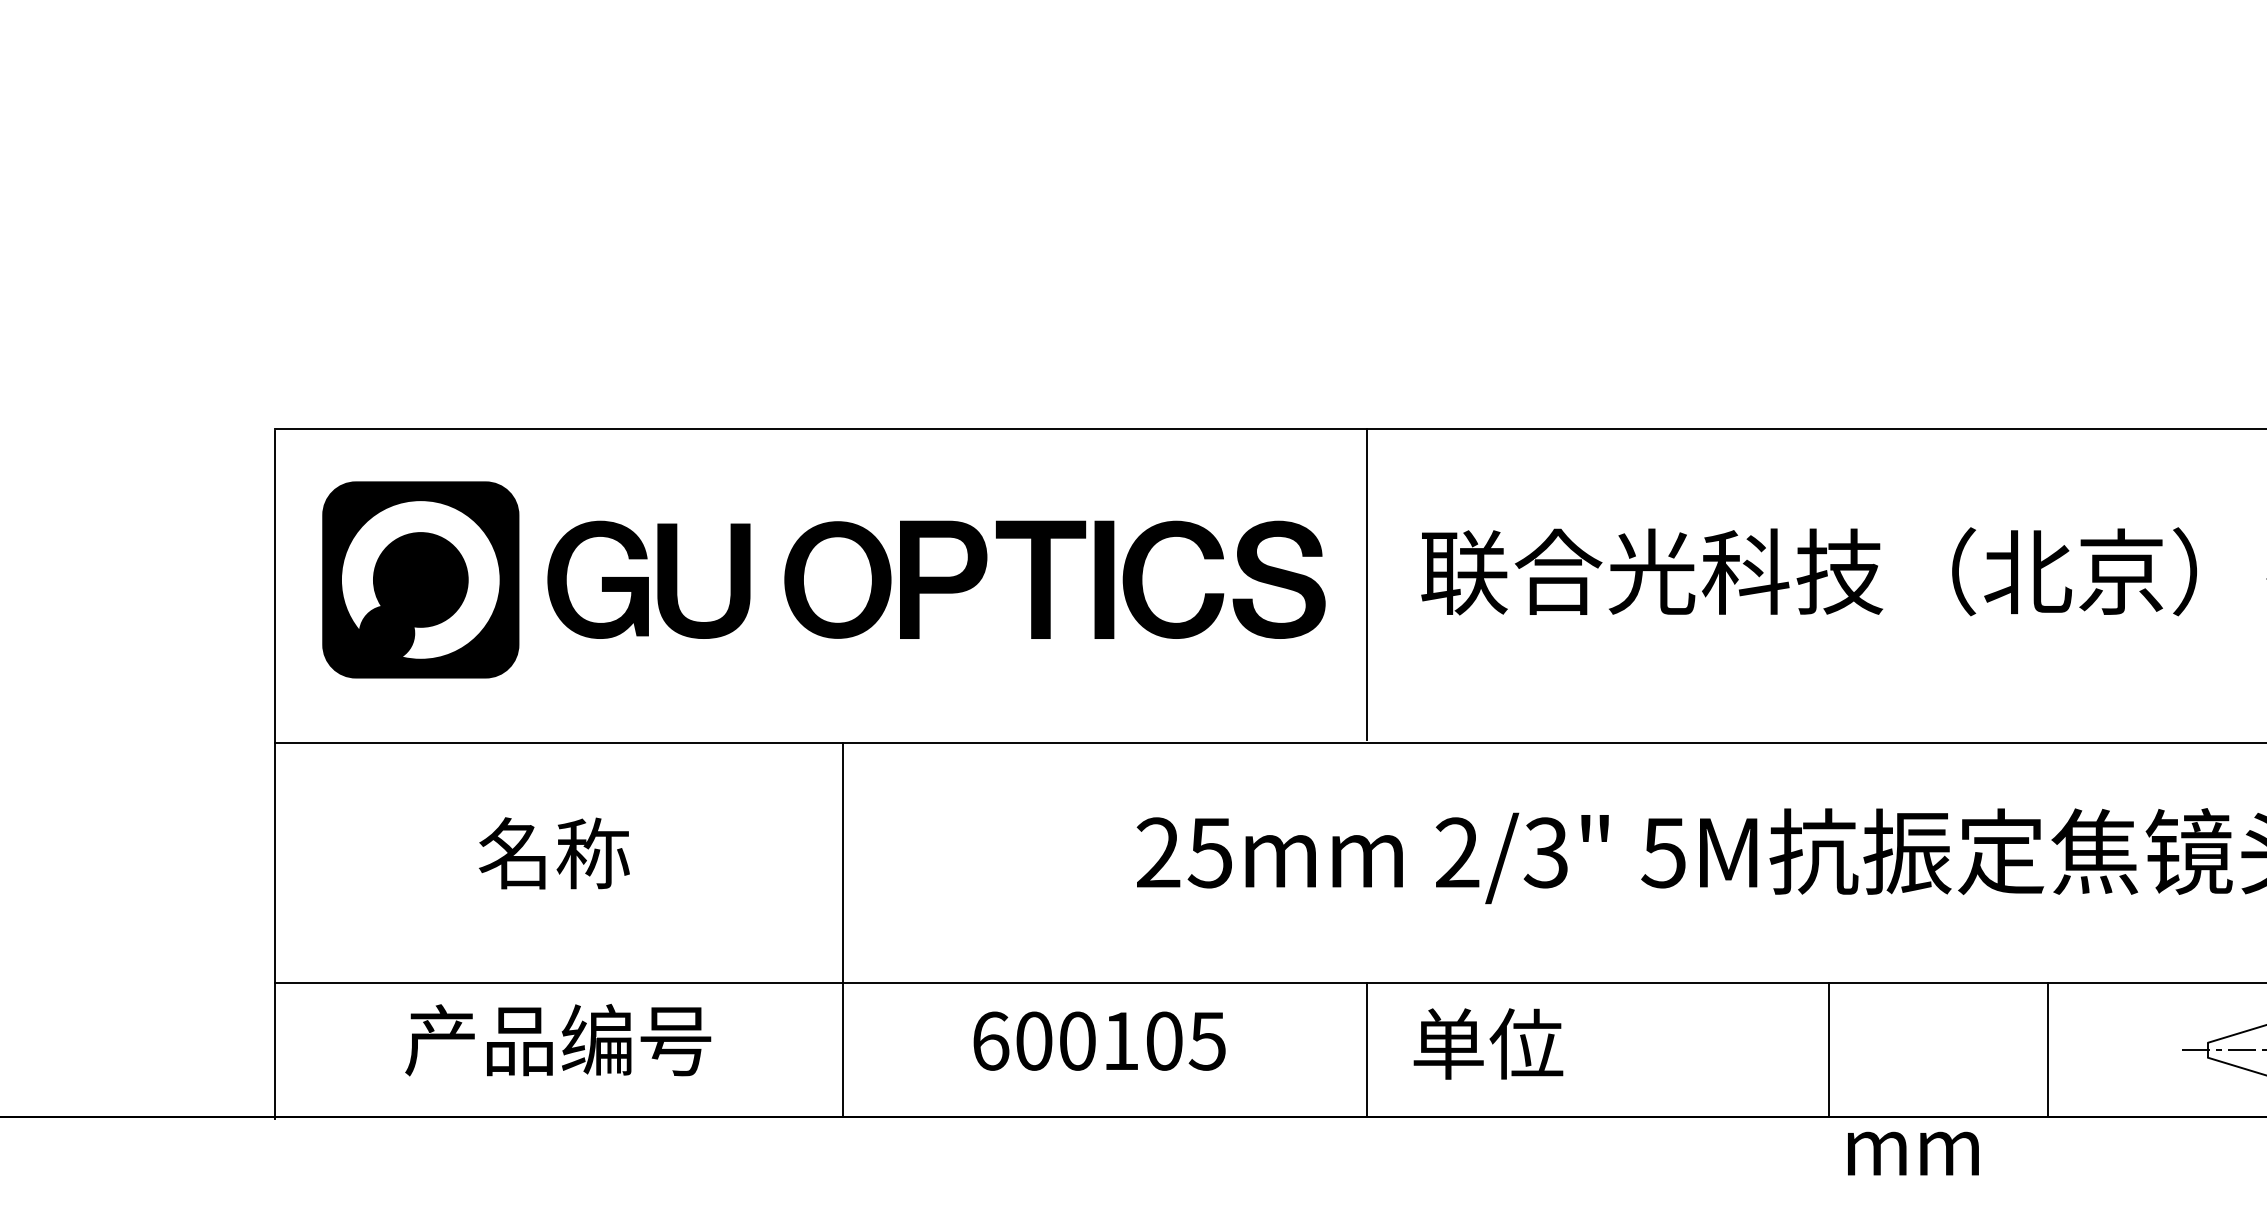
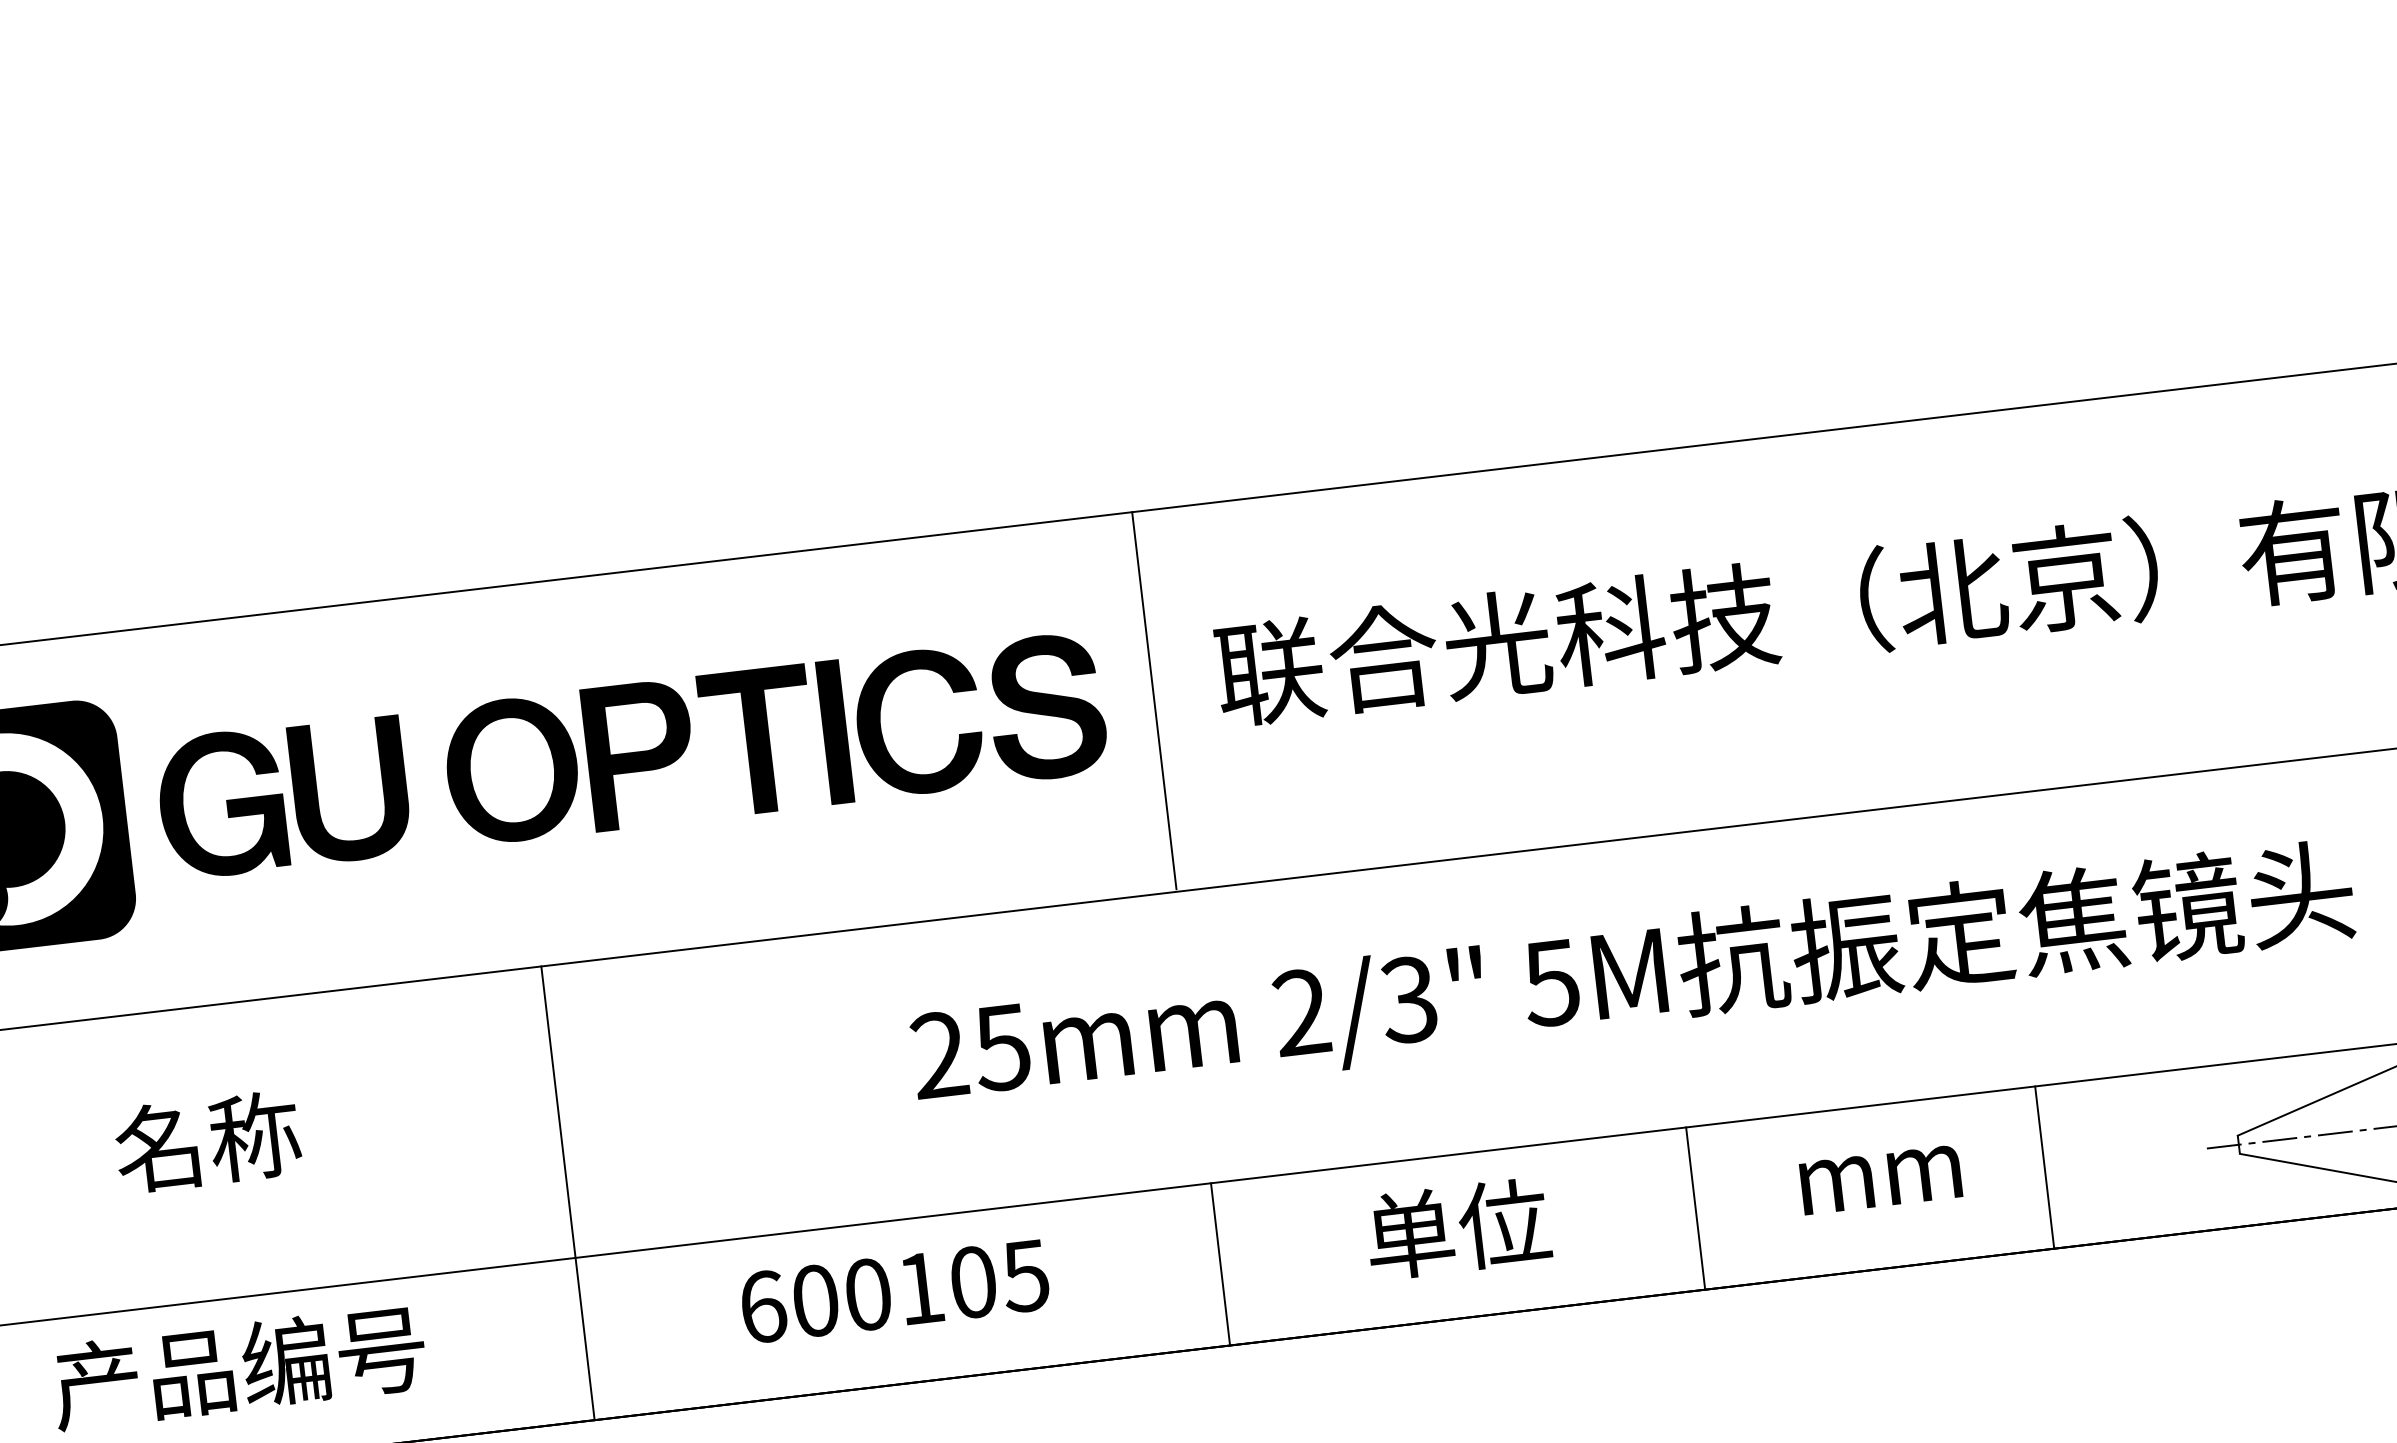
text: (1488, 1043) -> (1458, 1228), moved
line: (1828, 1050) -> (1695, 1208), moved
text: (1913, 1153) -> (1881, 1179), moved

